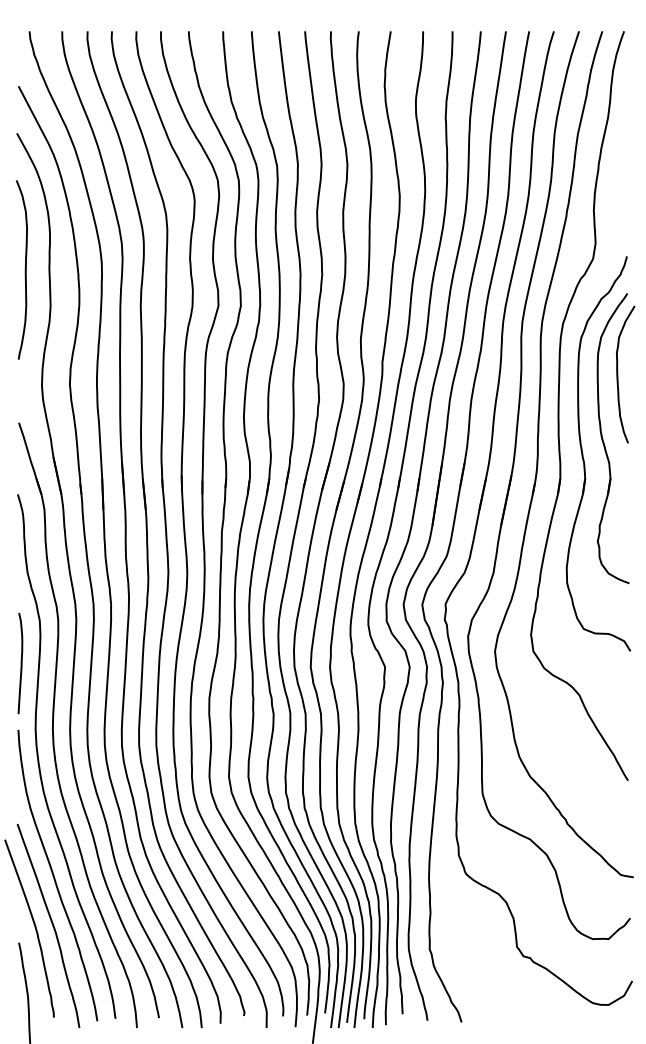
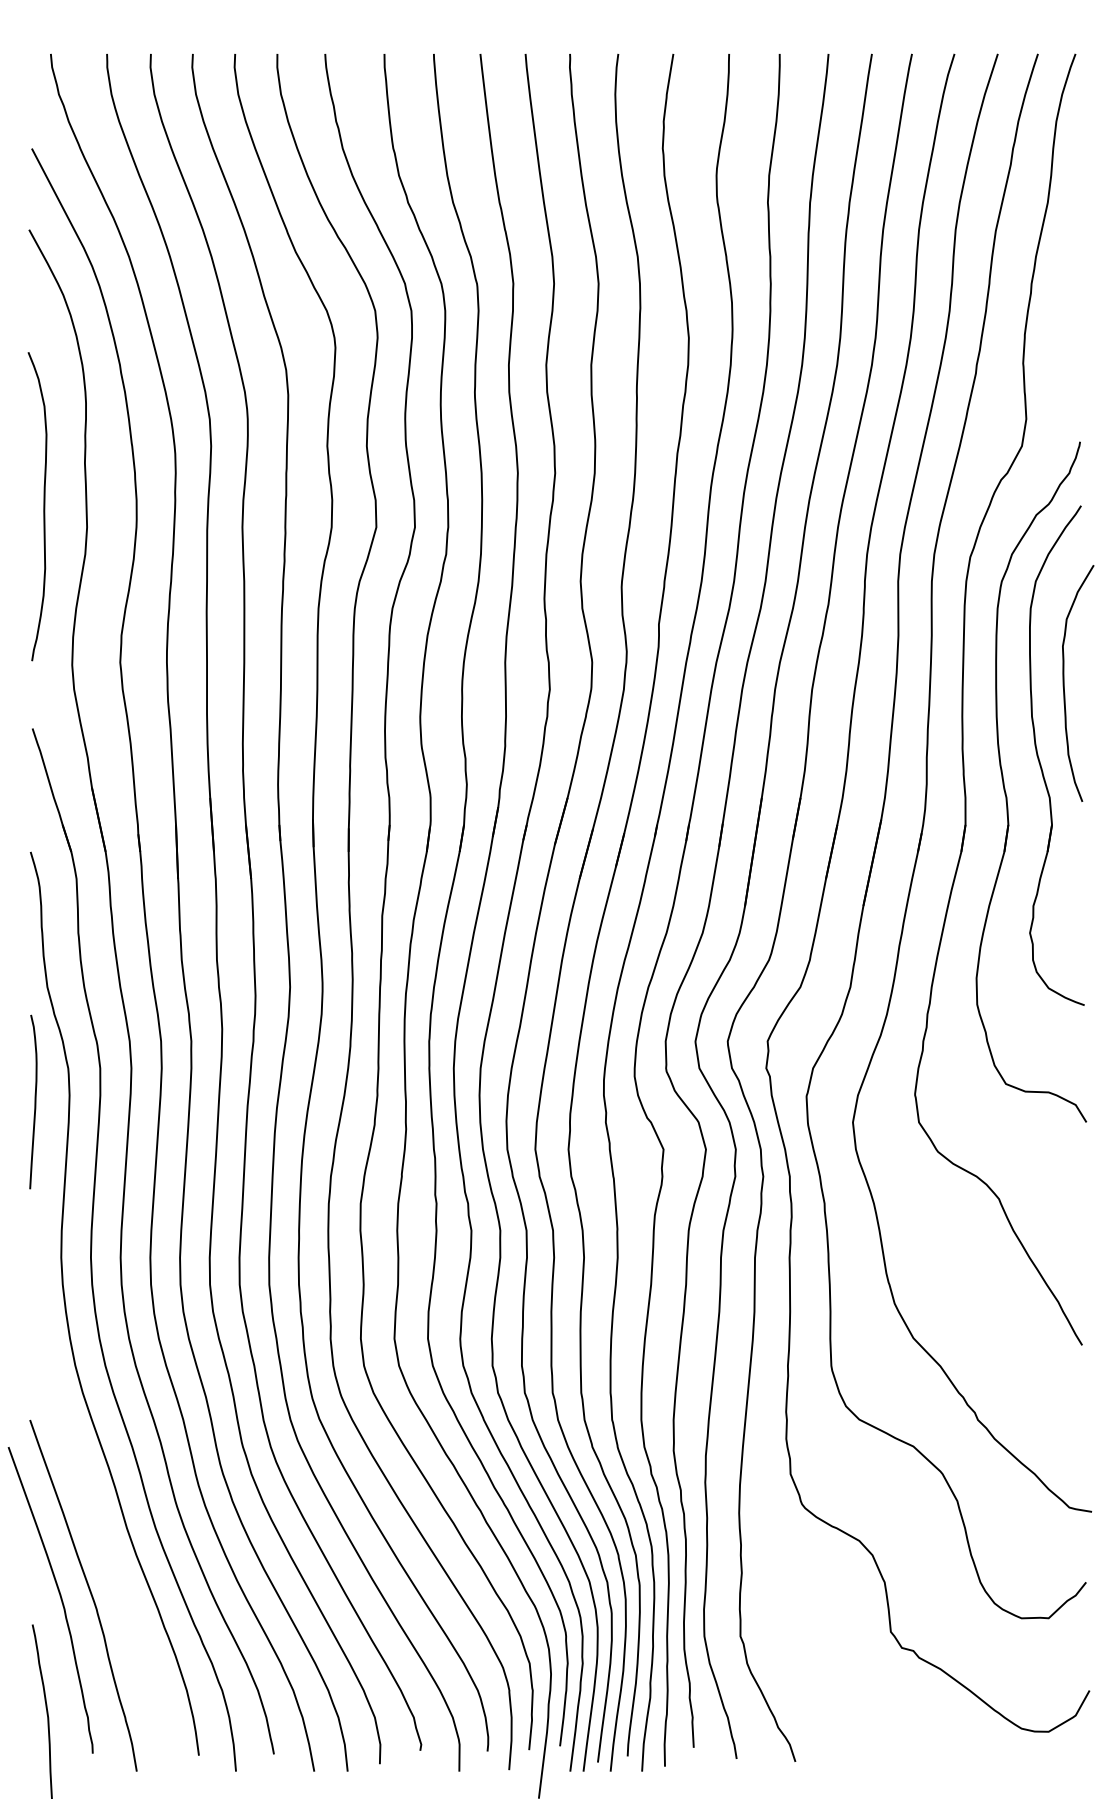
curve: (24, 269) -> (42, 505), moved
curve: (618, 374) -> (1065, 683), moved
curve: (20, 663) -> (33, 1101), moved
curve: (54, 875) -> (93, 1508), removed

